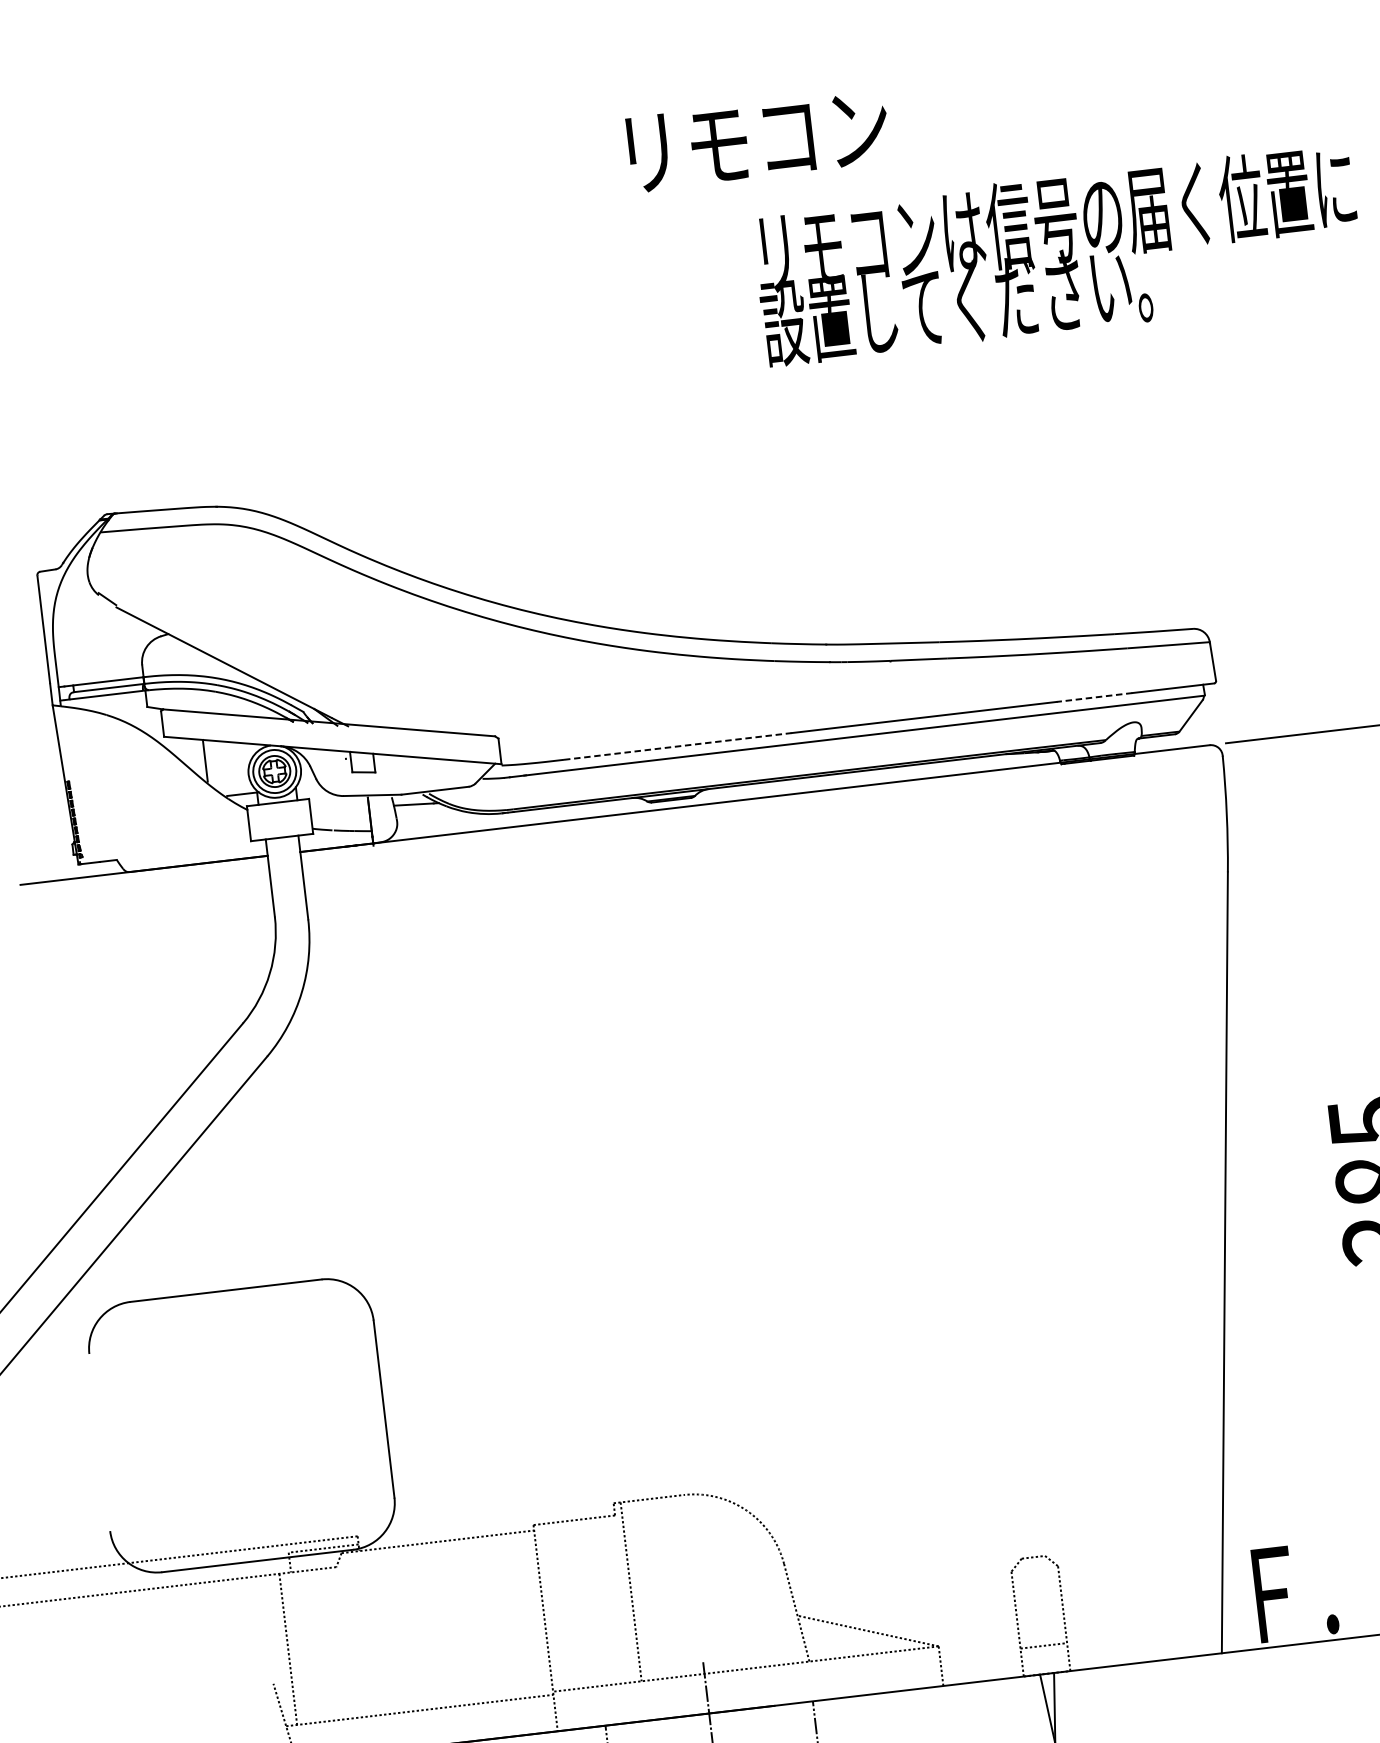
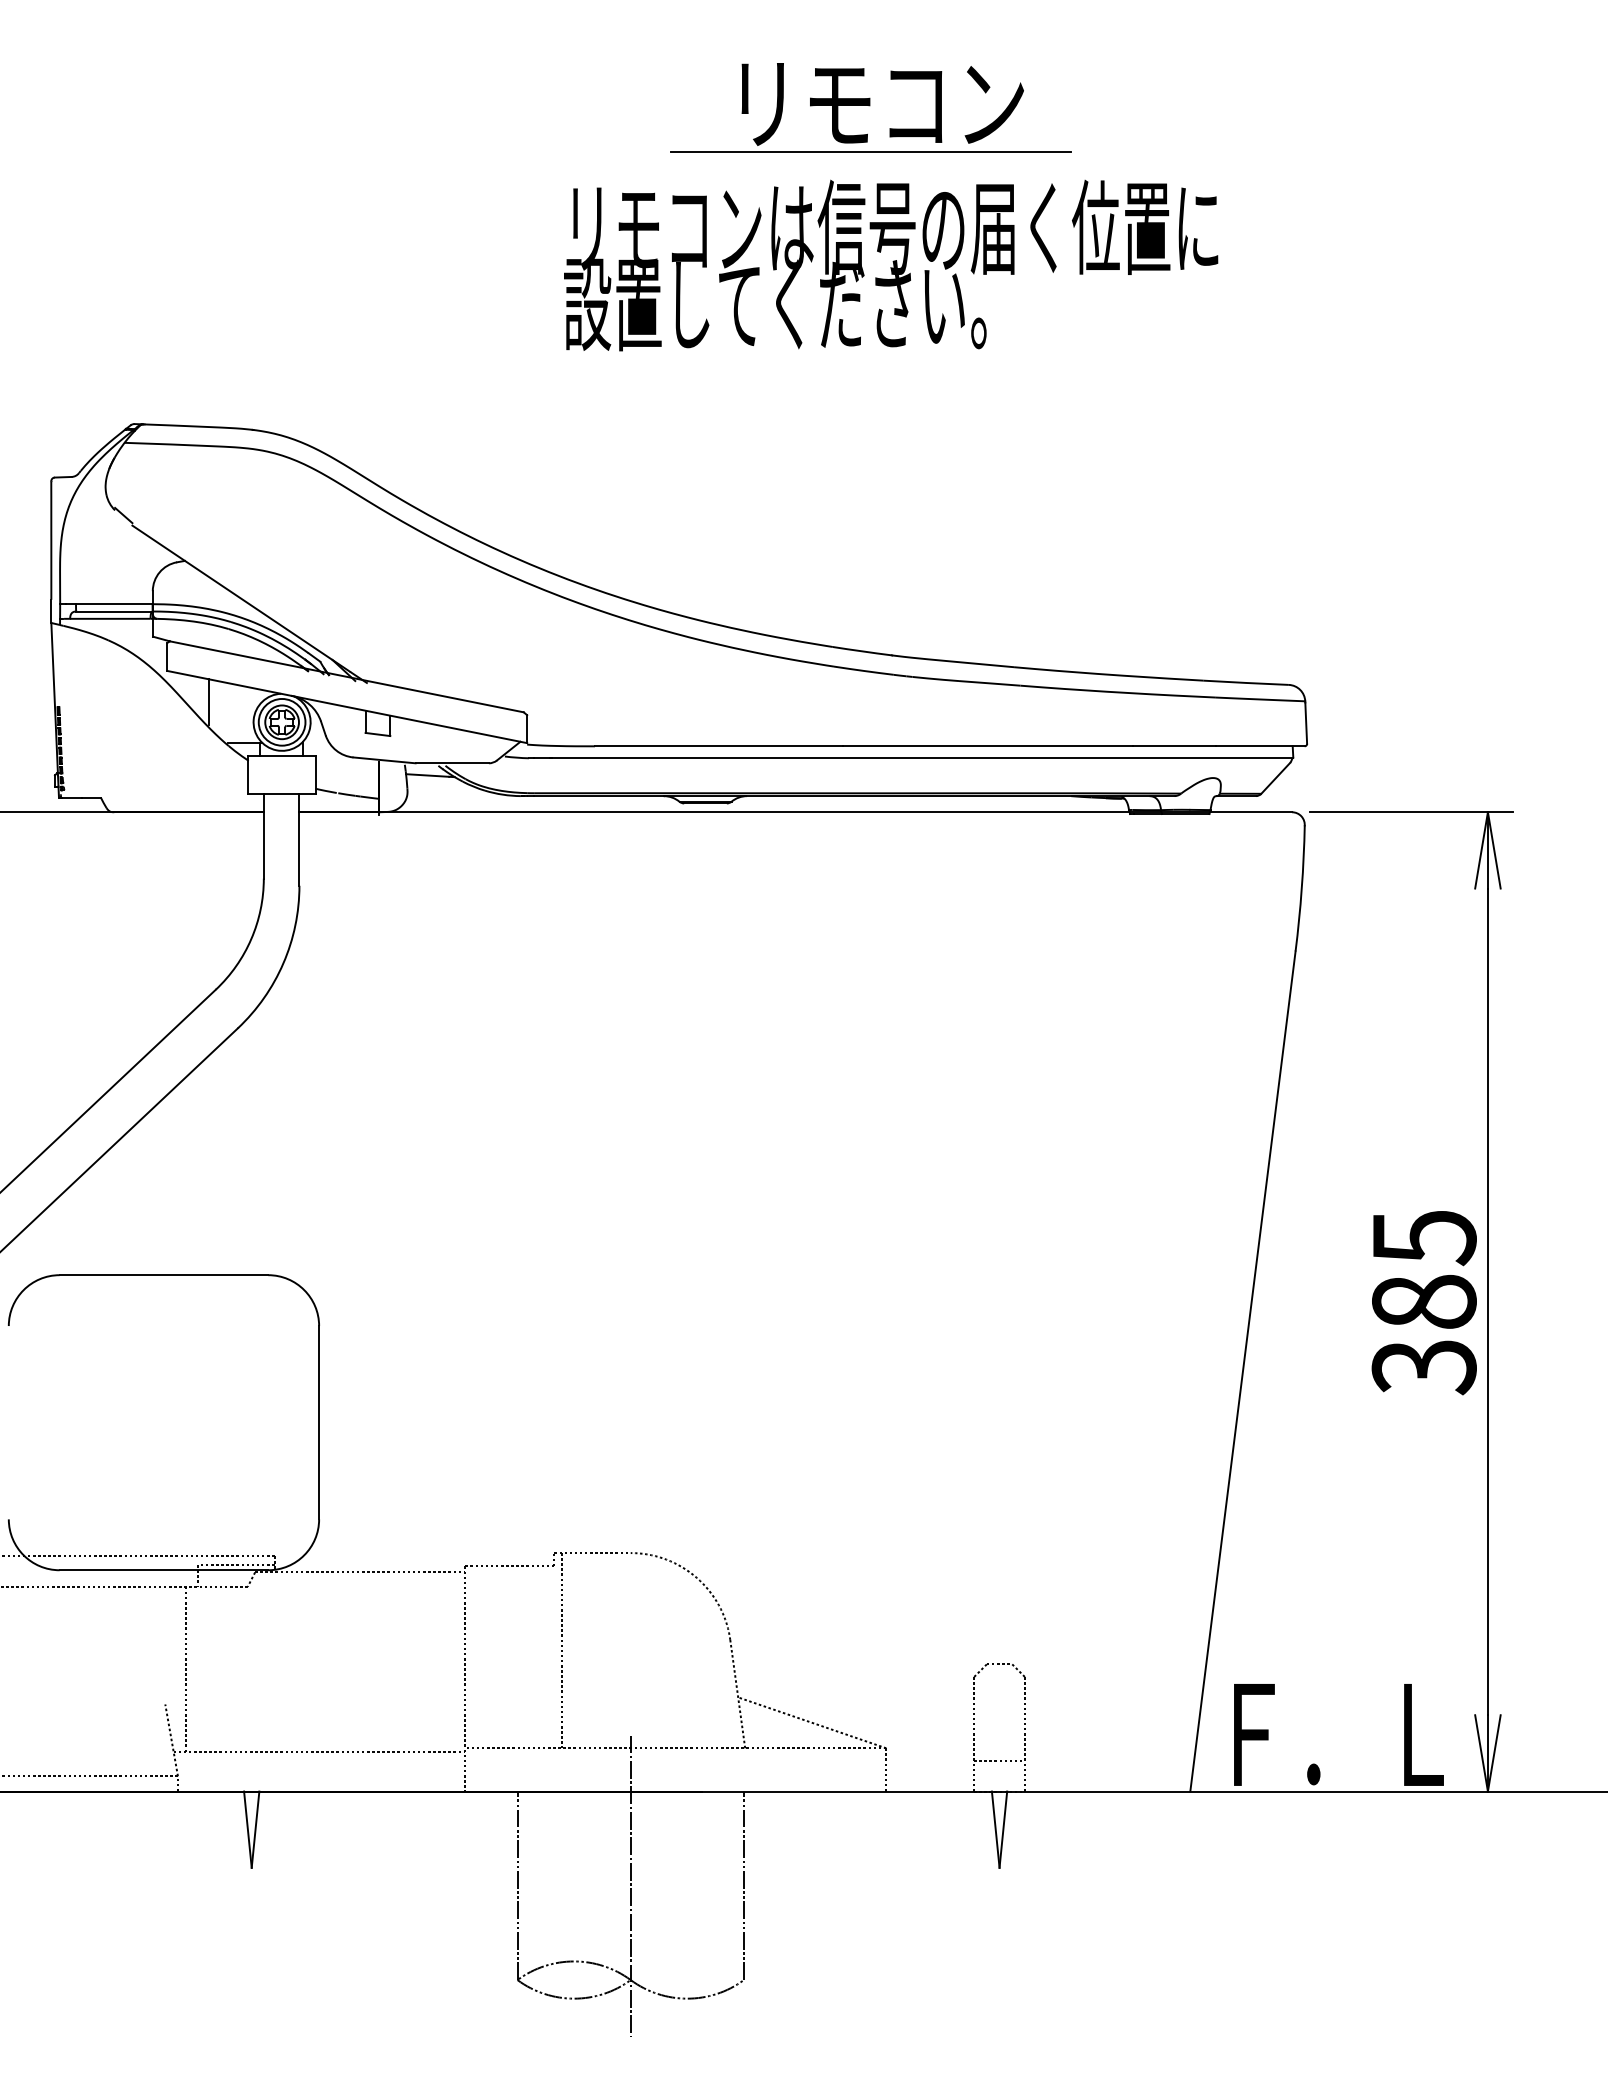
line: (752, 186) -> (870, 152), added
text: (1058, 255) -> (891, 265), moved
line: (1093, 697) -> (1173, 746), dashed -> solid
line: (678, 746) -> (719, 746), dashed -> solid

